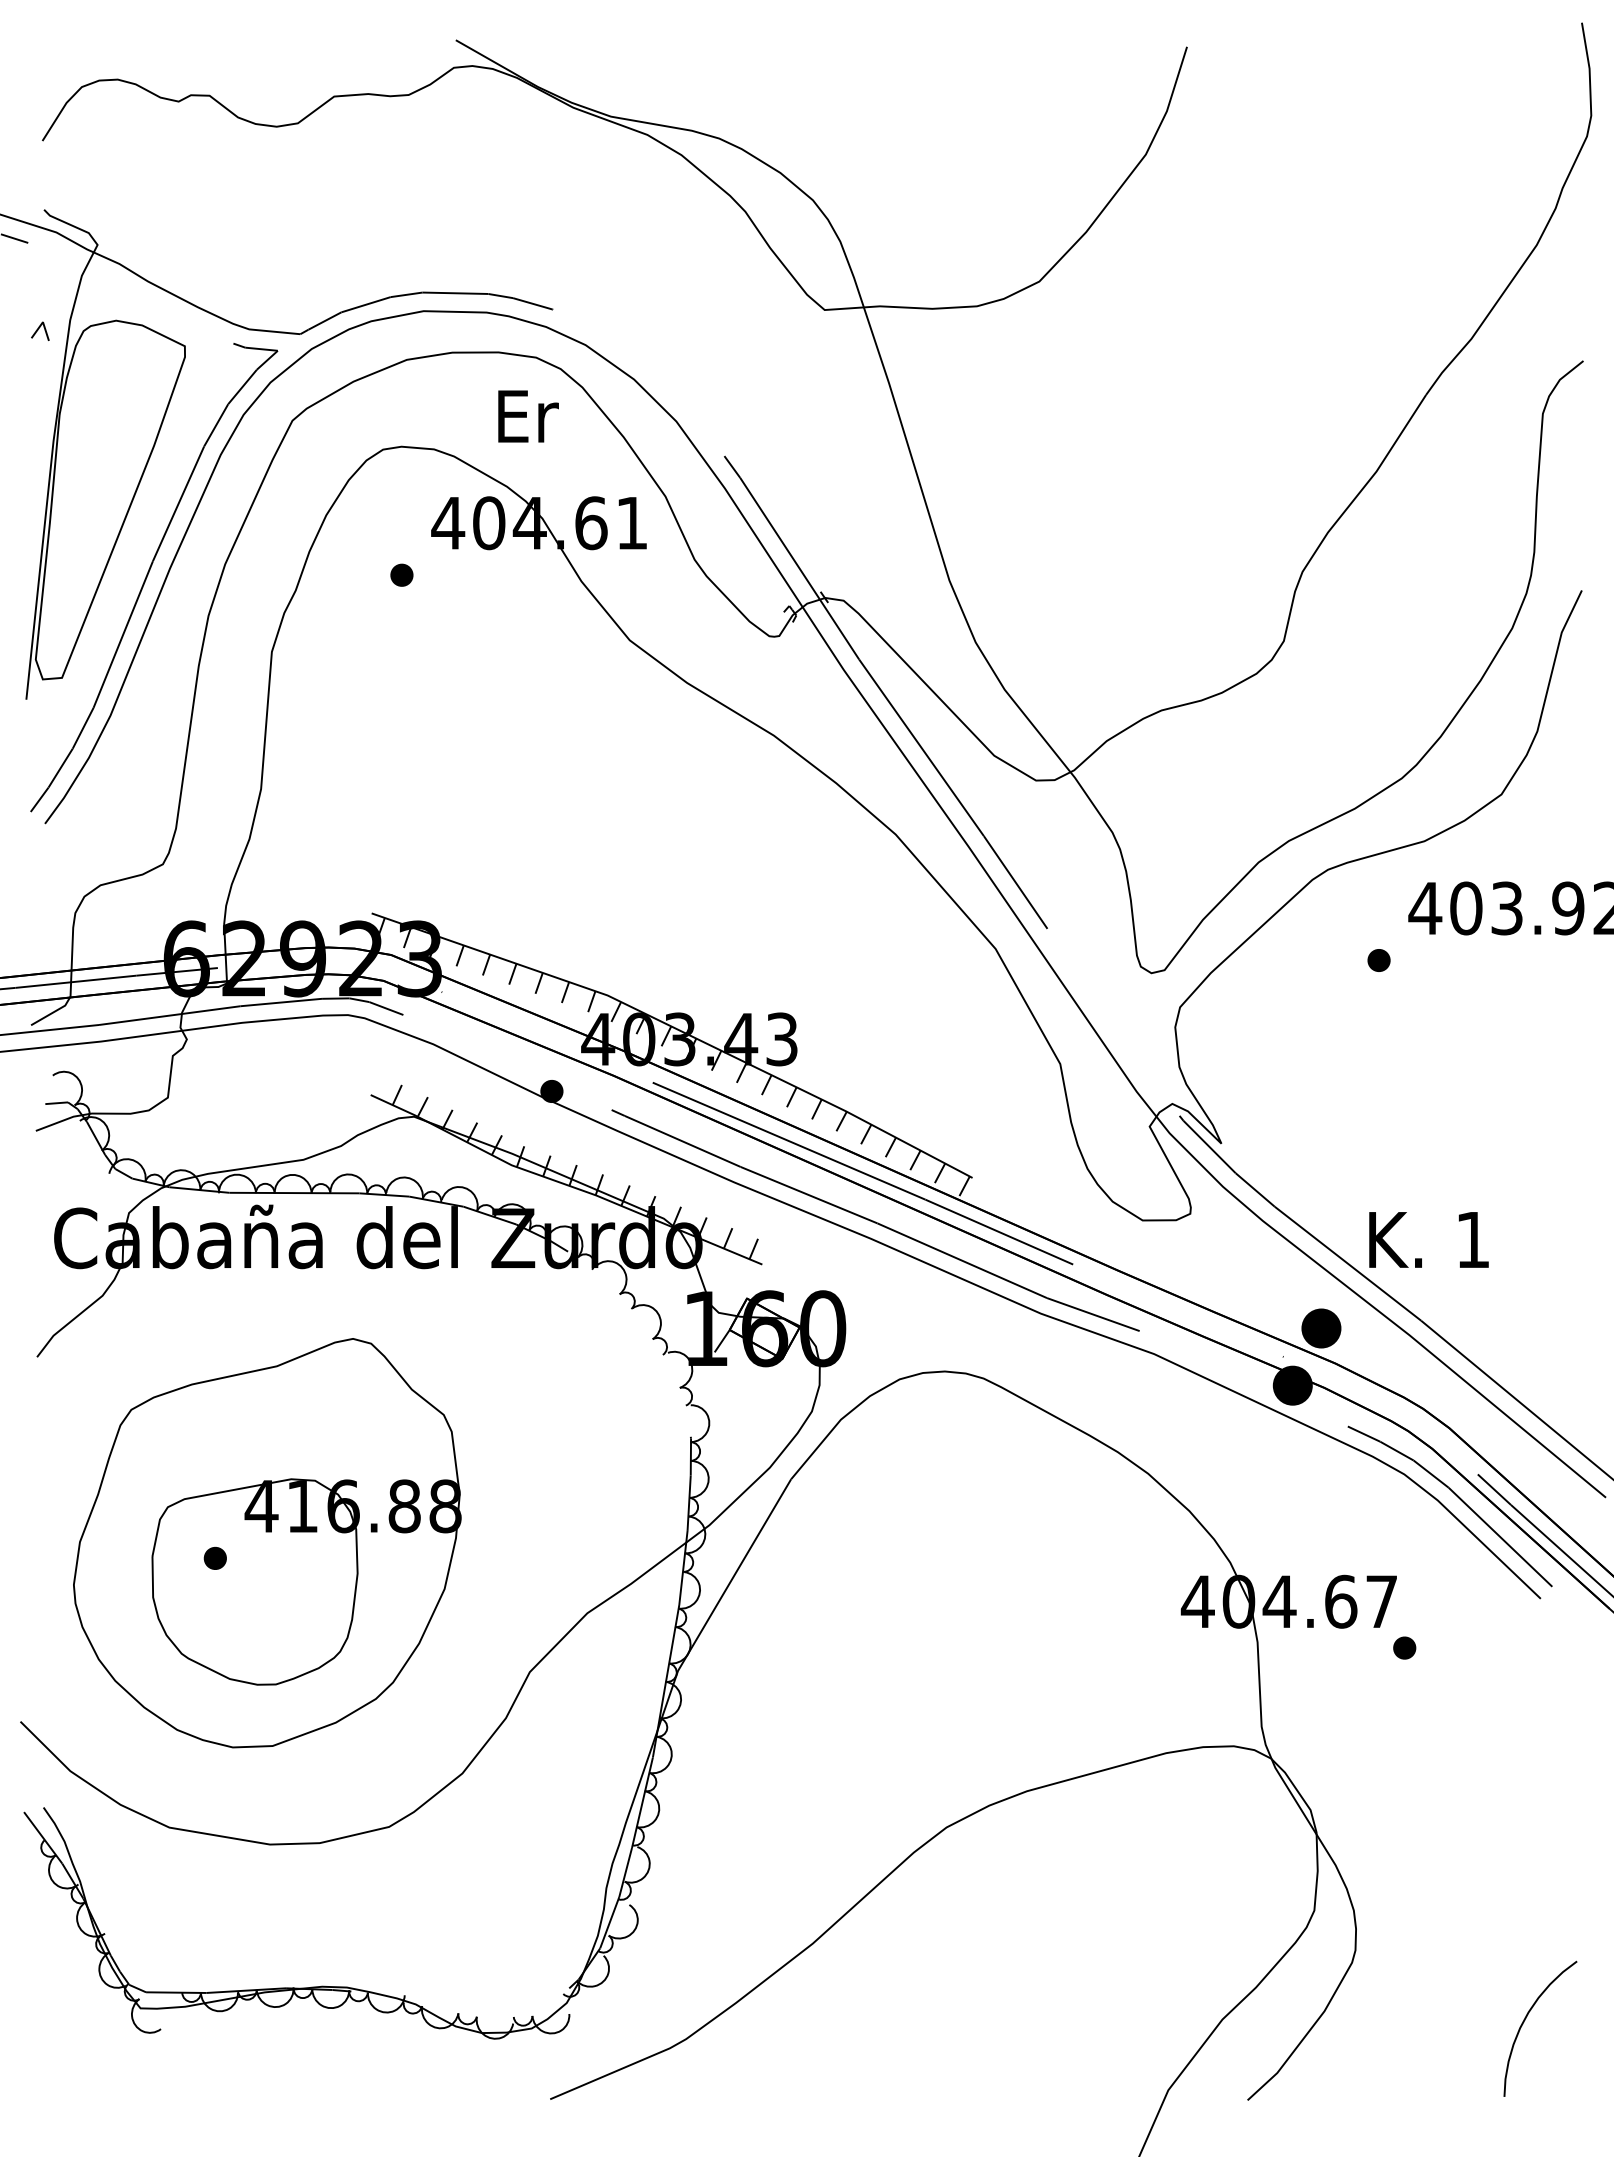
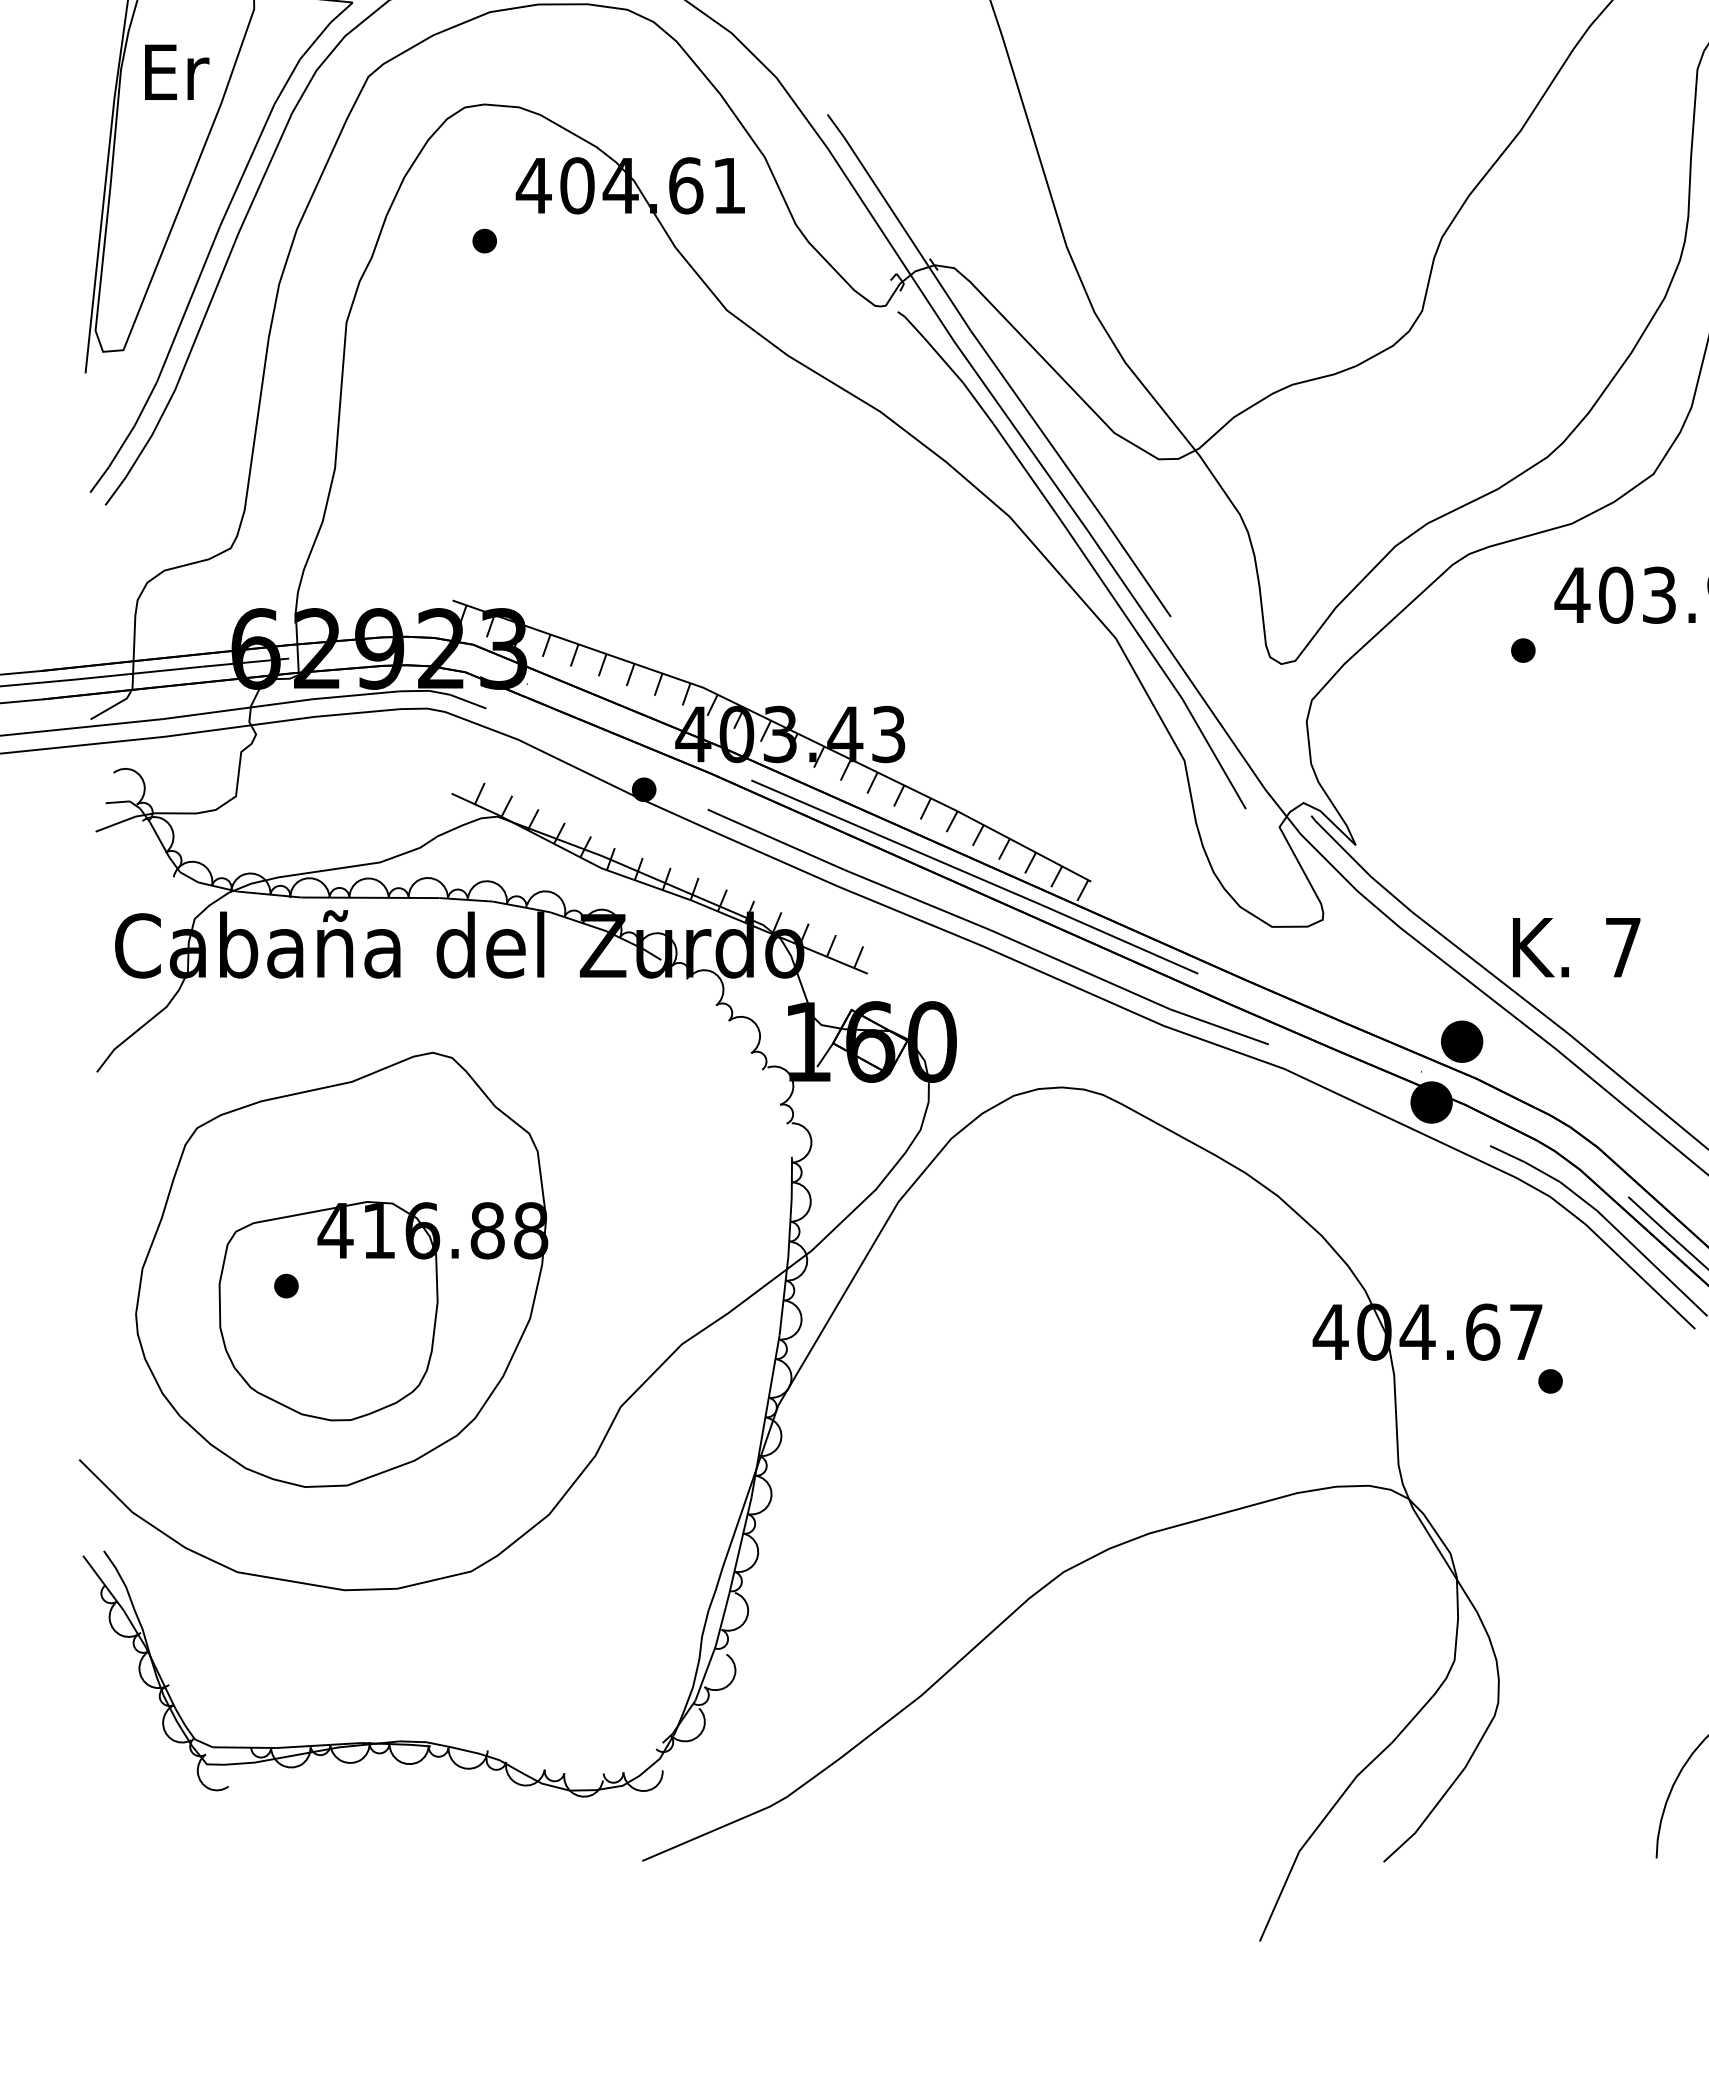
text: (528, 416) -> (177, 72), moved
curve: (964, 870) -> (1082, 554), added
text: (1473, 1239) -> (1623, 947), 1 -> 7

